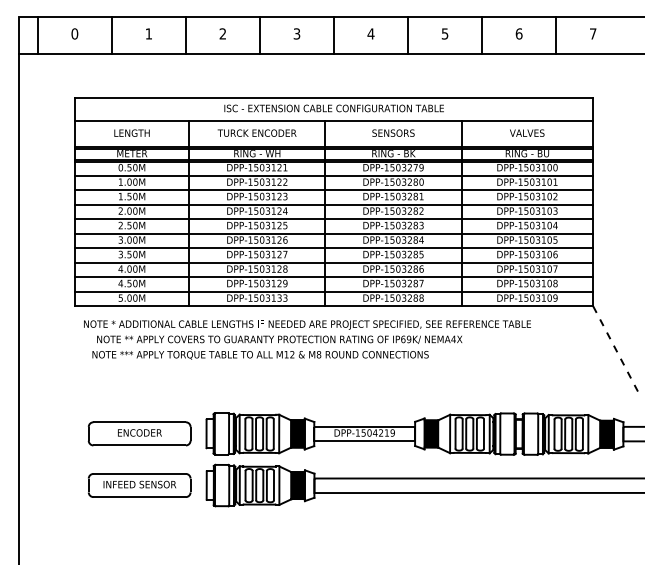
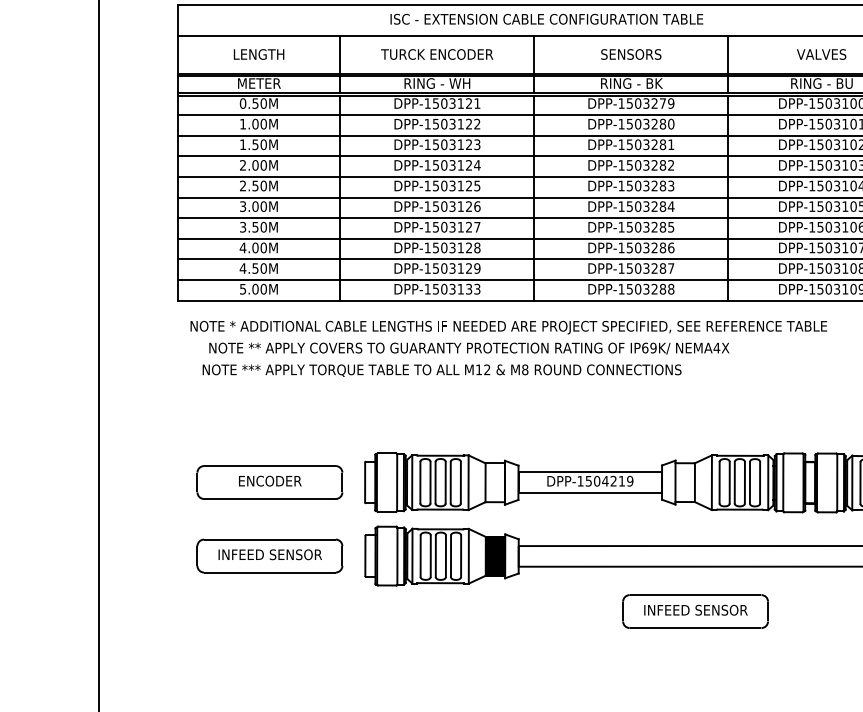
hatch: (297, 433) -> (494, 482), removed
hatch: (431, 433) -> (685, 482), removed
part: (438, 524) -> (695, 611), added

